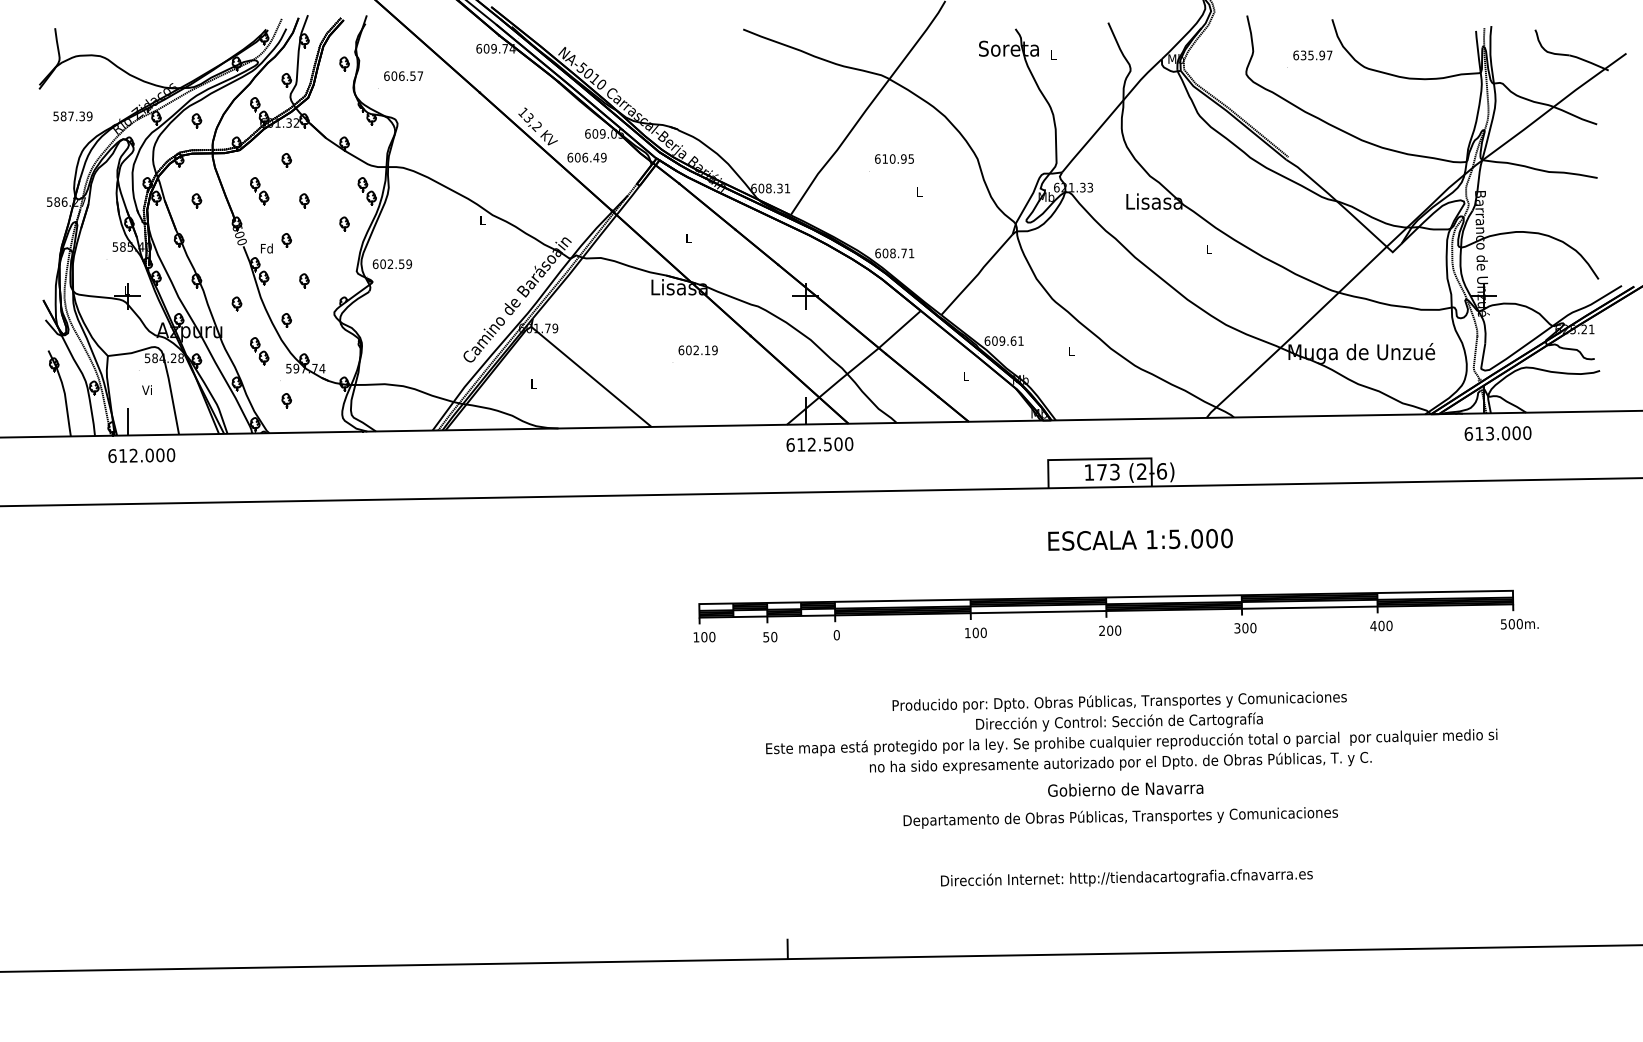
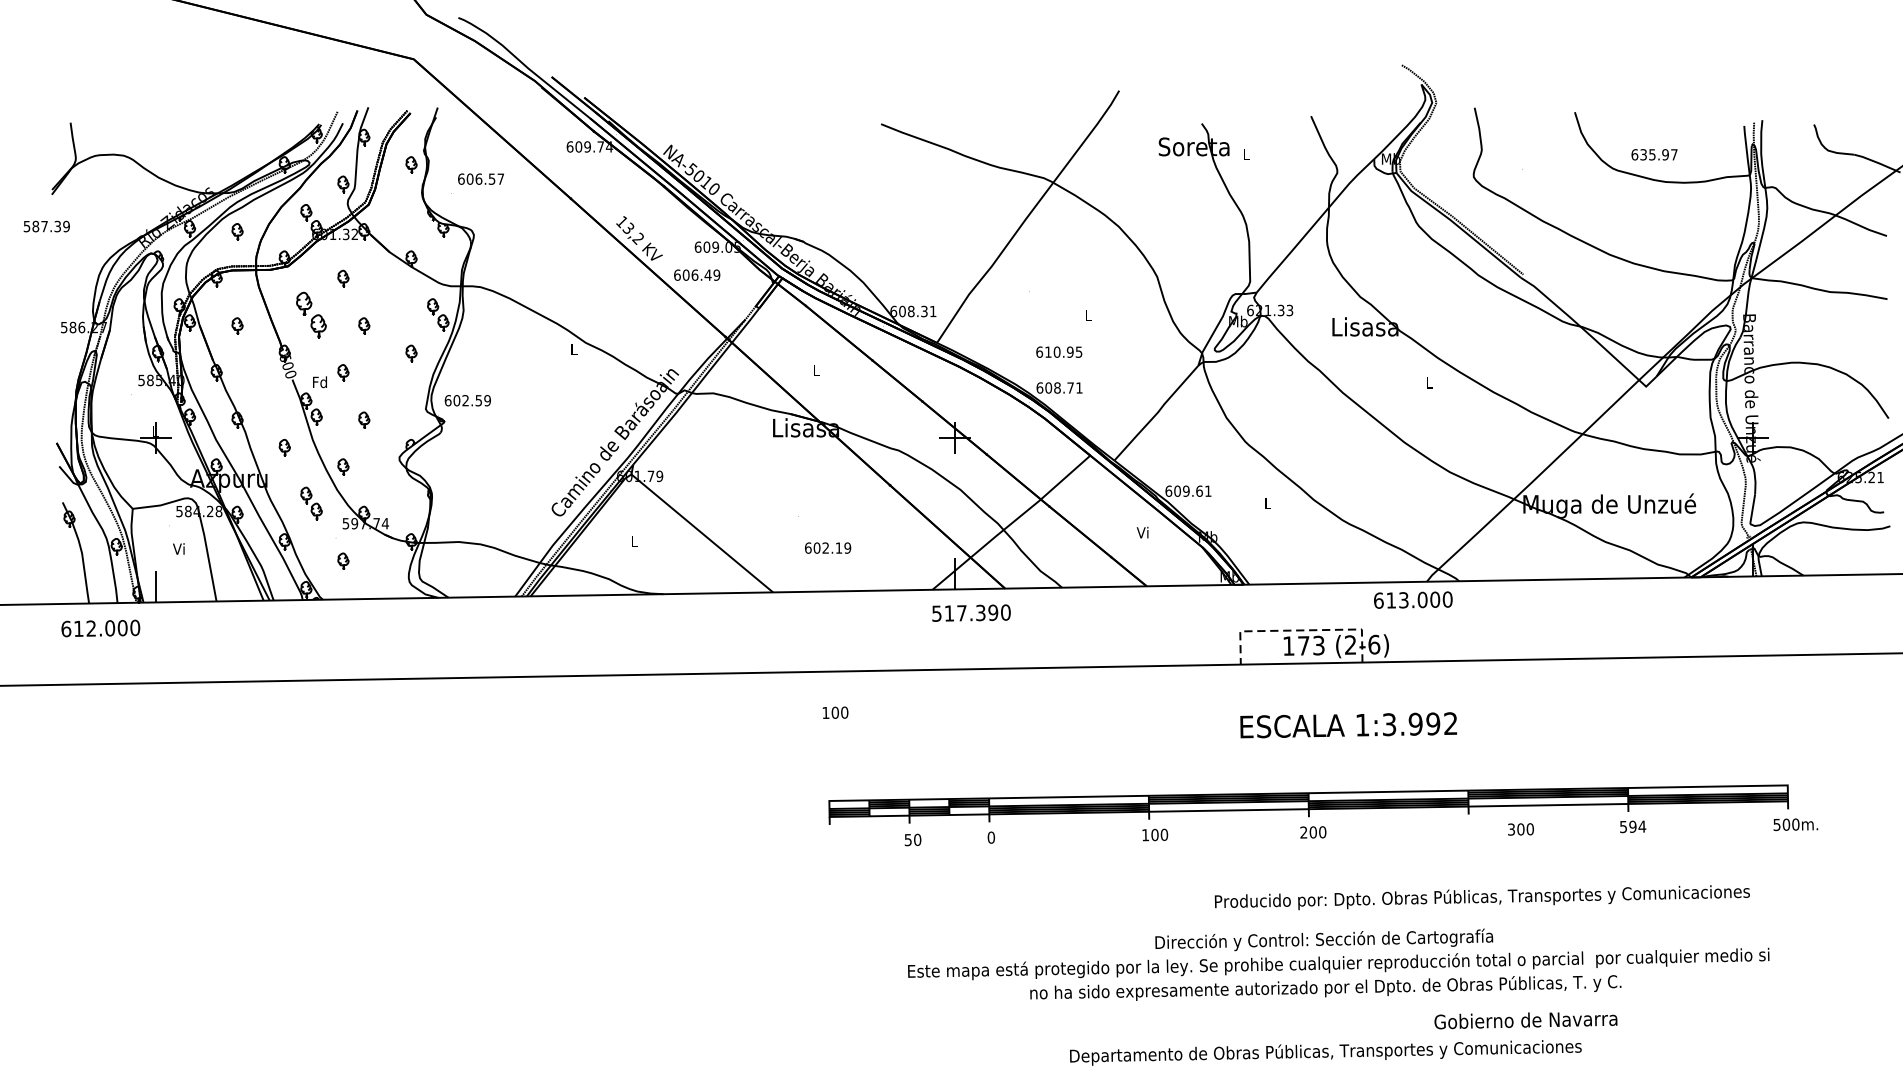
text: (1312, 55) -> (1654, 154), moved
text: (72, 116) -> (46, 226), moved
text: (894, 158) -> (1059, 351), moved
part: (259, 191) -> (311, 315), size x1.4
text: (697, 350) -> (827, 548), moved
text: (965, 376) -> (1142, 532), L -> Vi
text: (1497, 433) -> (1412, 600), moved
text: (814, 444) -> (965, 613), 612.500 -> 517.390
text: (141, 455) -> (100, 628), moved
line: (1099, 459) -> (1300, 630), solid -> dashed
text: (1200, 538) -> (1419, 723), 1:5.000 -> 1:3.992
text: (1381, 625) -> (1632, 826), 400 -> 594
text: (1245, 627) -> (1521, 828), moved
text: (704, 636) -> (835, 711), moved
text: (1119, 701) -> (1482, 896), moved
text: (1125, 789) -> (1525, 1020), moved

